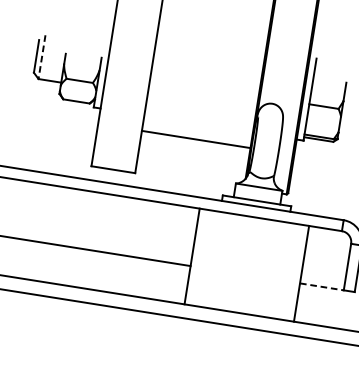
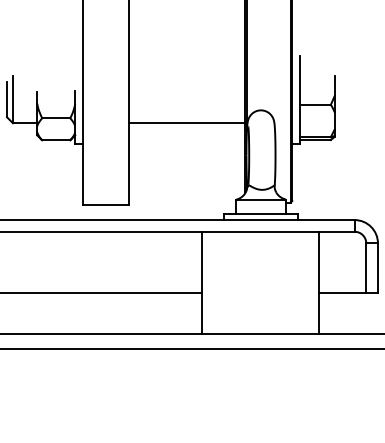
line: (41, 57) -> (12, 100), dashed -> solid
line: (196, 139) -> (187, 123), moved
line: (322, 287) -> (343, 293), dashed -> solid

